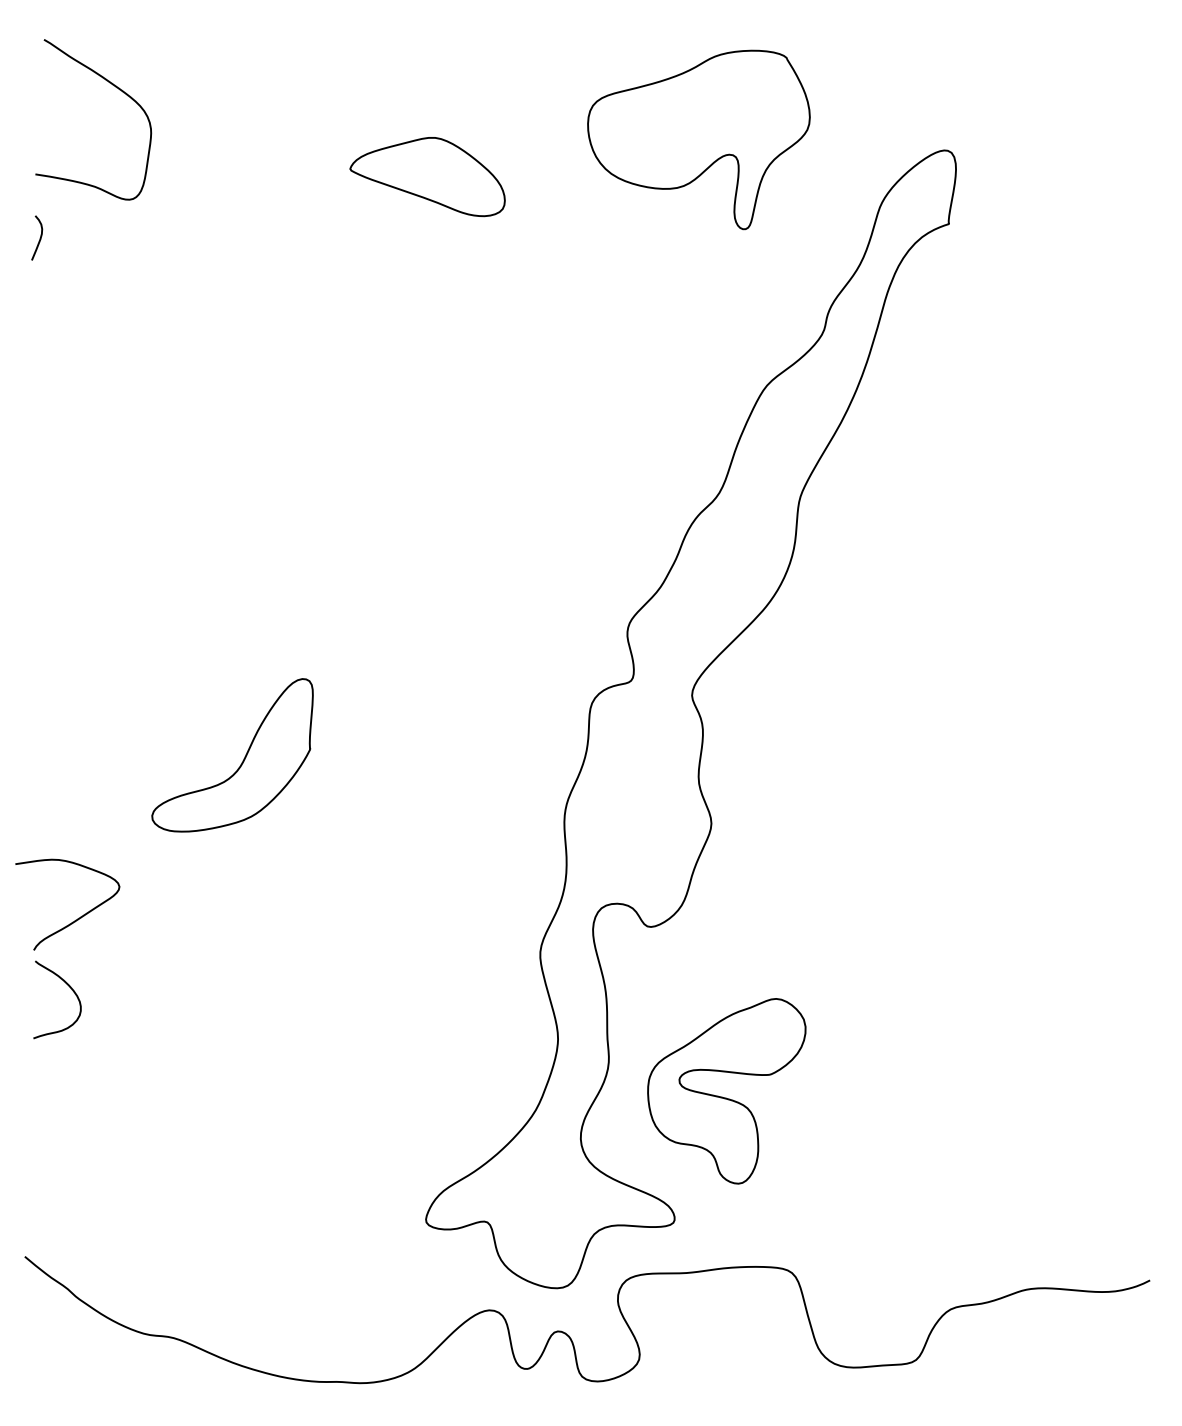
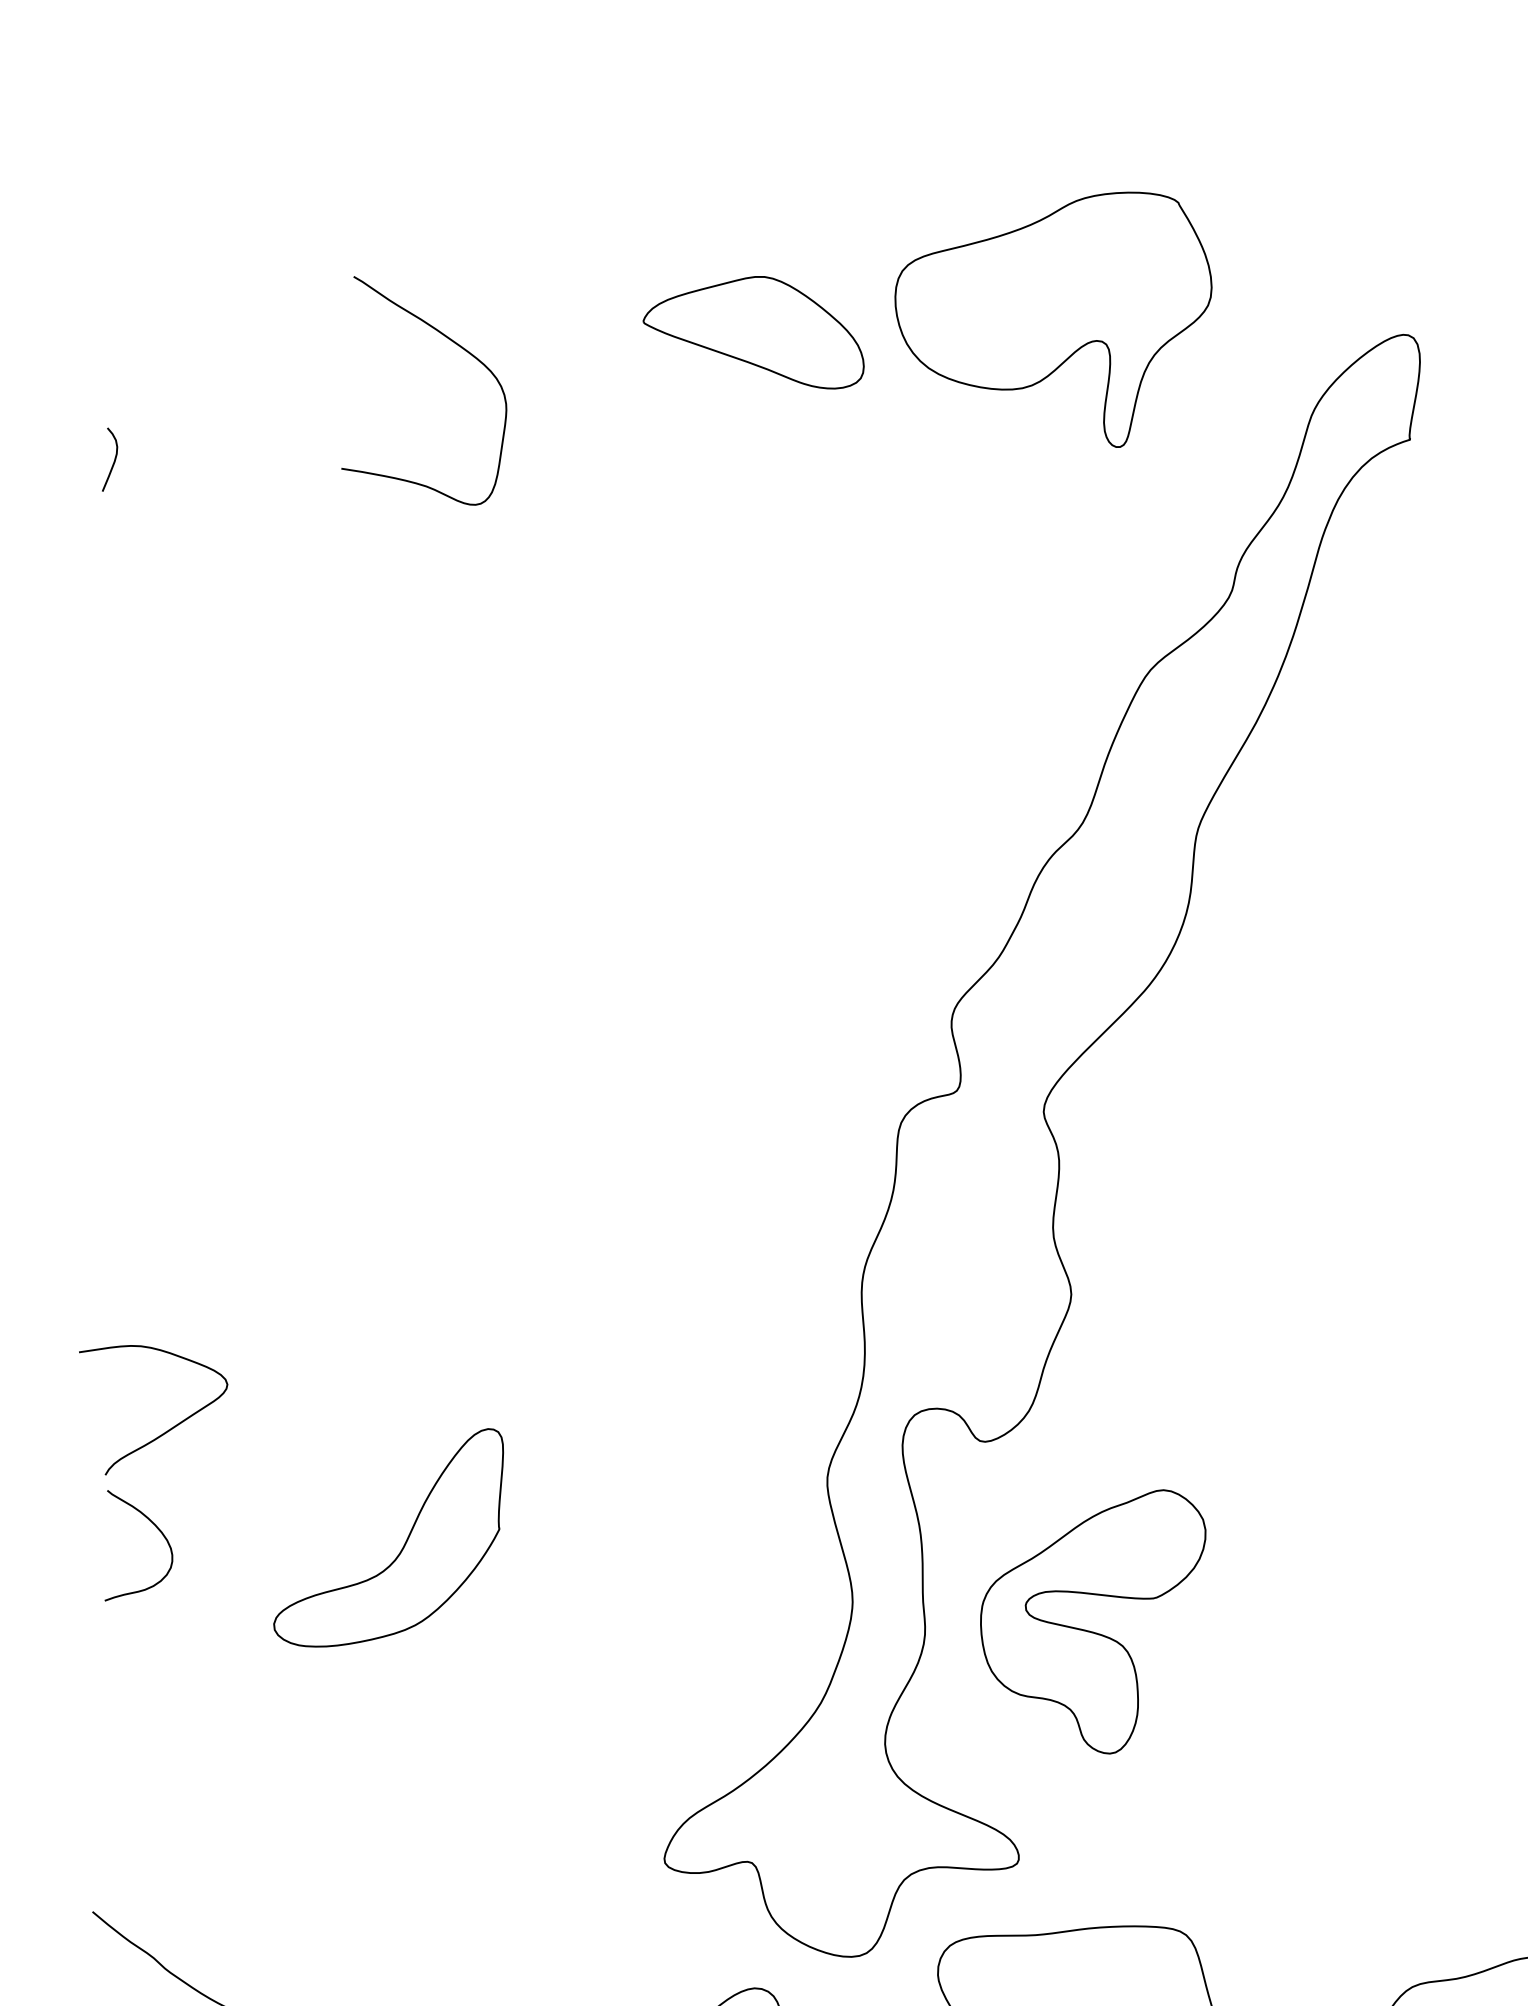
curve: (115, 87) -> (455, 344), moved
part: (427, 177) -> (753, 333), moved
part: (242, 760) -> (402, 1545), moved
part: (726, 1091) -> (1092, 1622), moved

